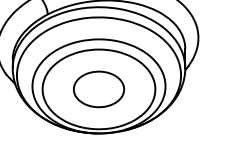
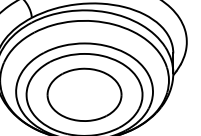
part: (98, 89) -> (84, 95), size x1.43

